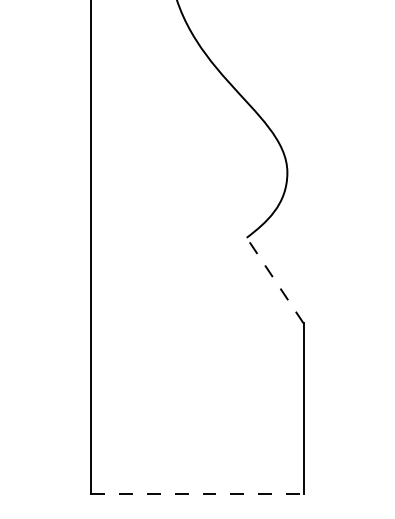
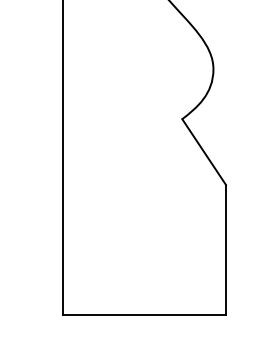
line: (274, 280) -> (203, 151), dashed -> solid
line: (198, 493) -> (145, 315), dashed -> solid

